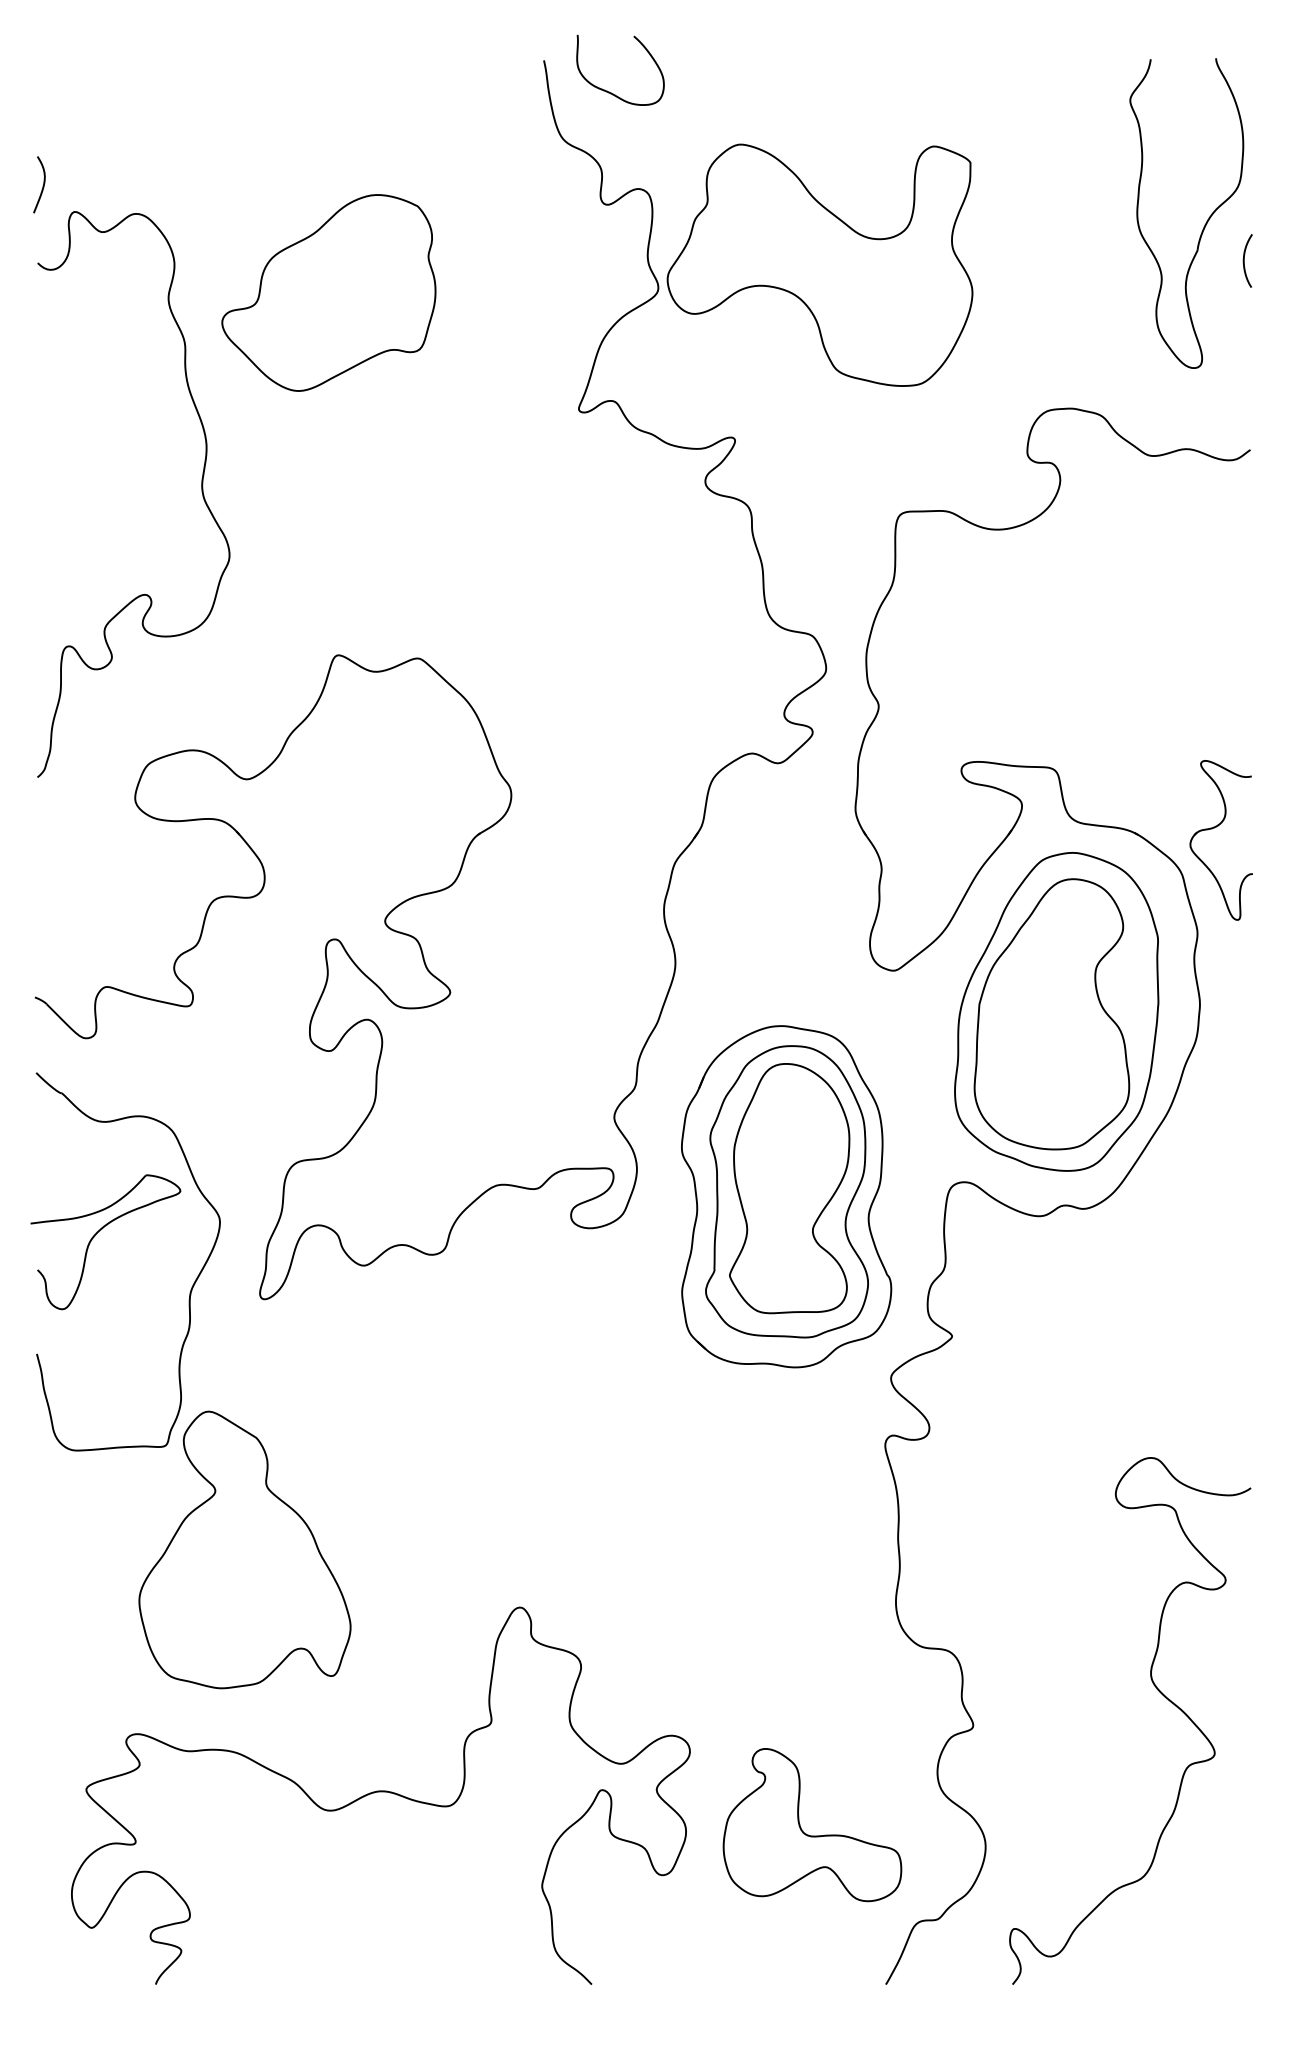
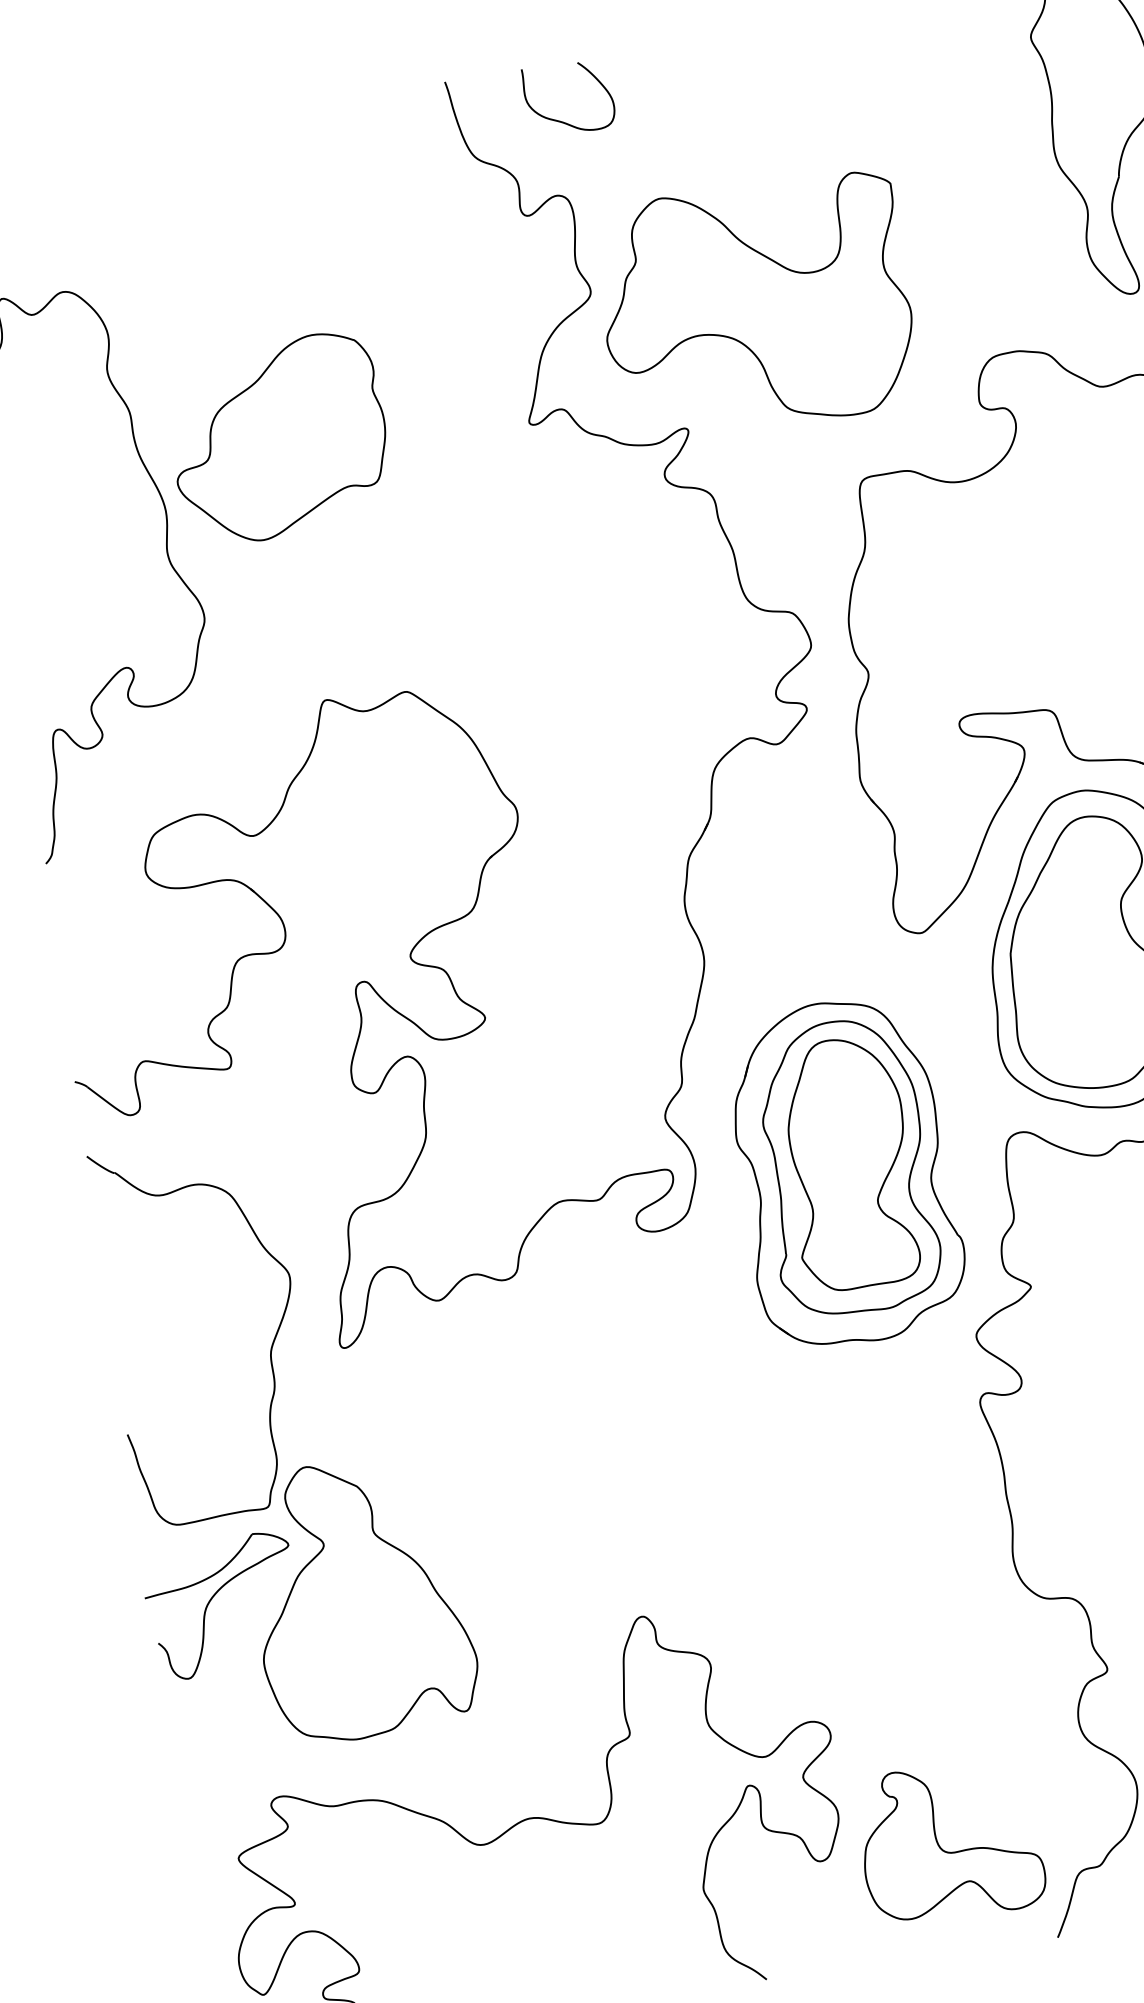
curve: (609, 91) -> (561, 120), moved
part: (819, 264) -> (755, 306), moved
part: (328, 292) -> (278, 438), moved
part: (95, 1236) -> (210, 1601), moved
part: (808, 1834) -> (947, 1851), moved

